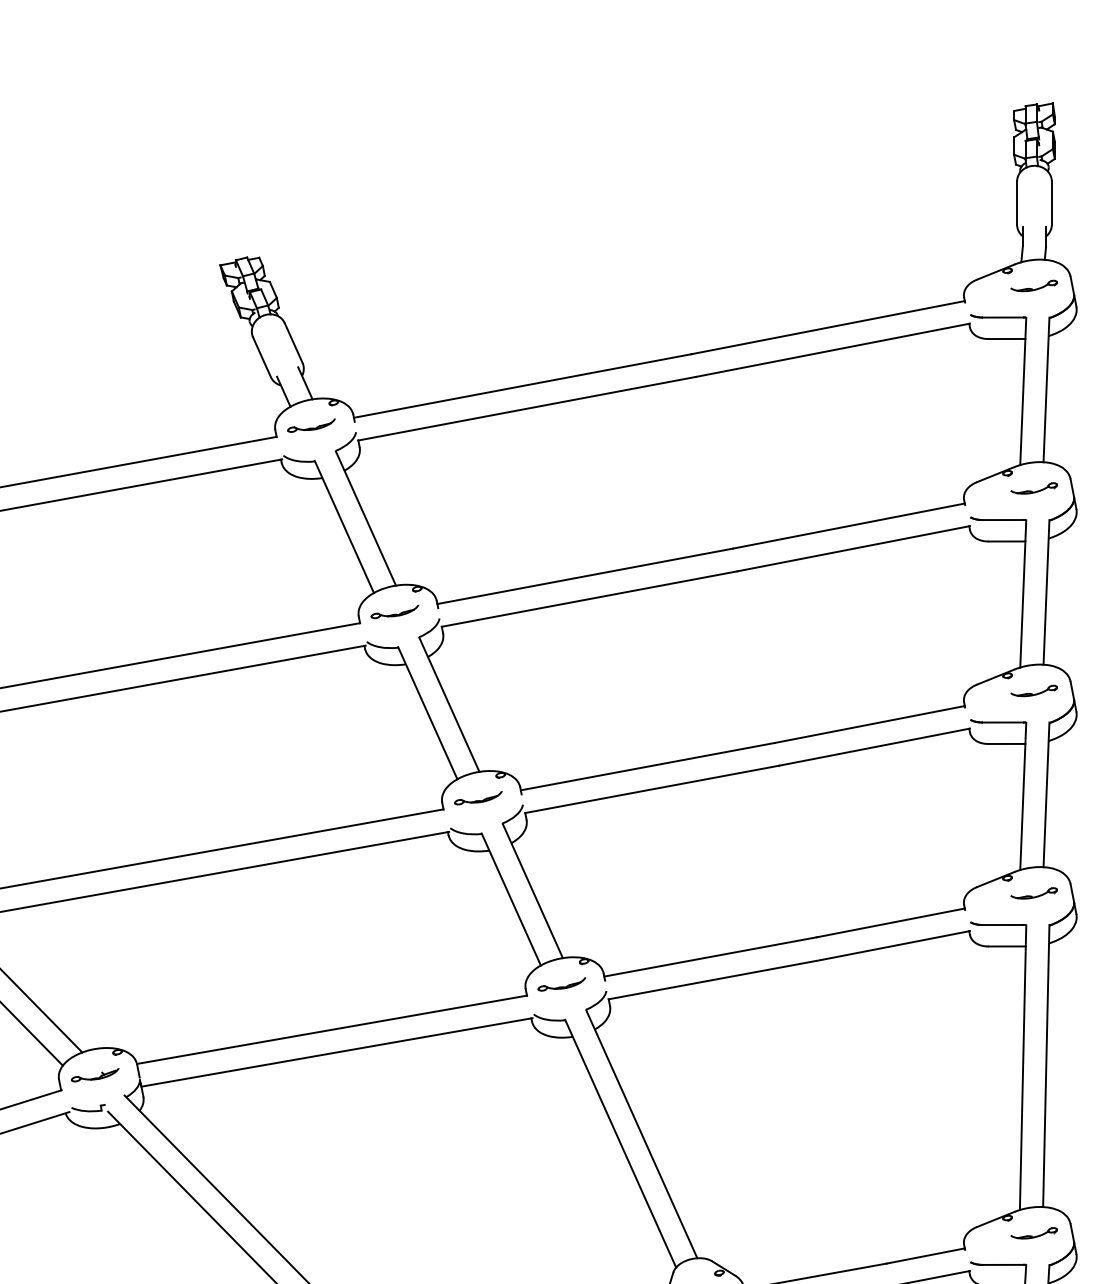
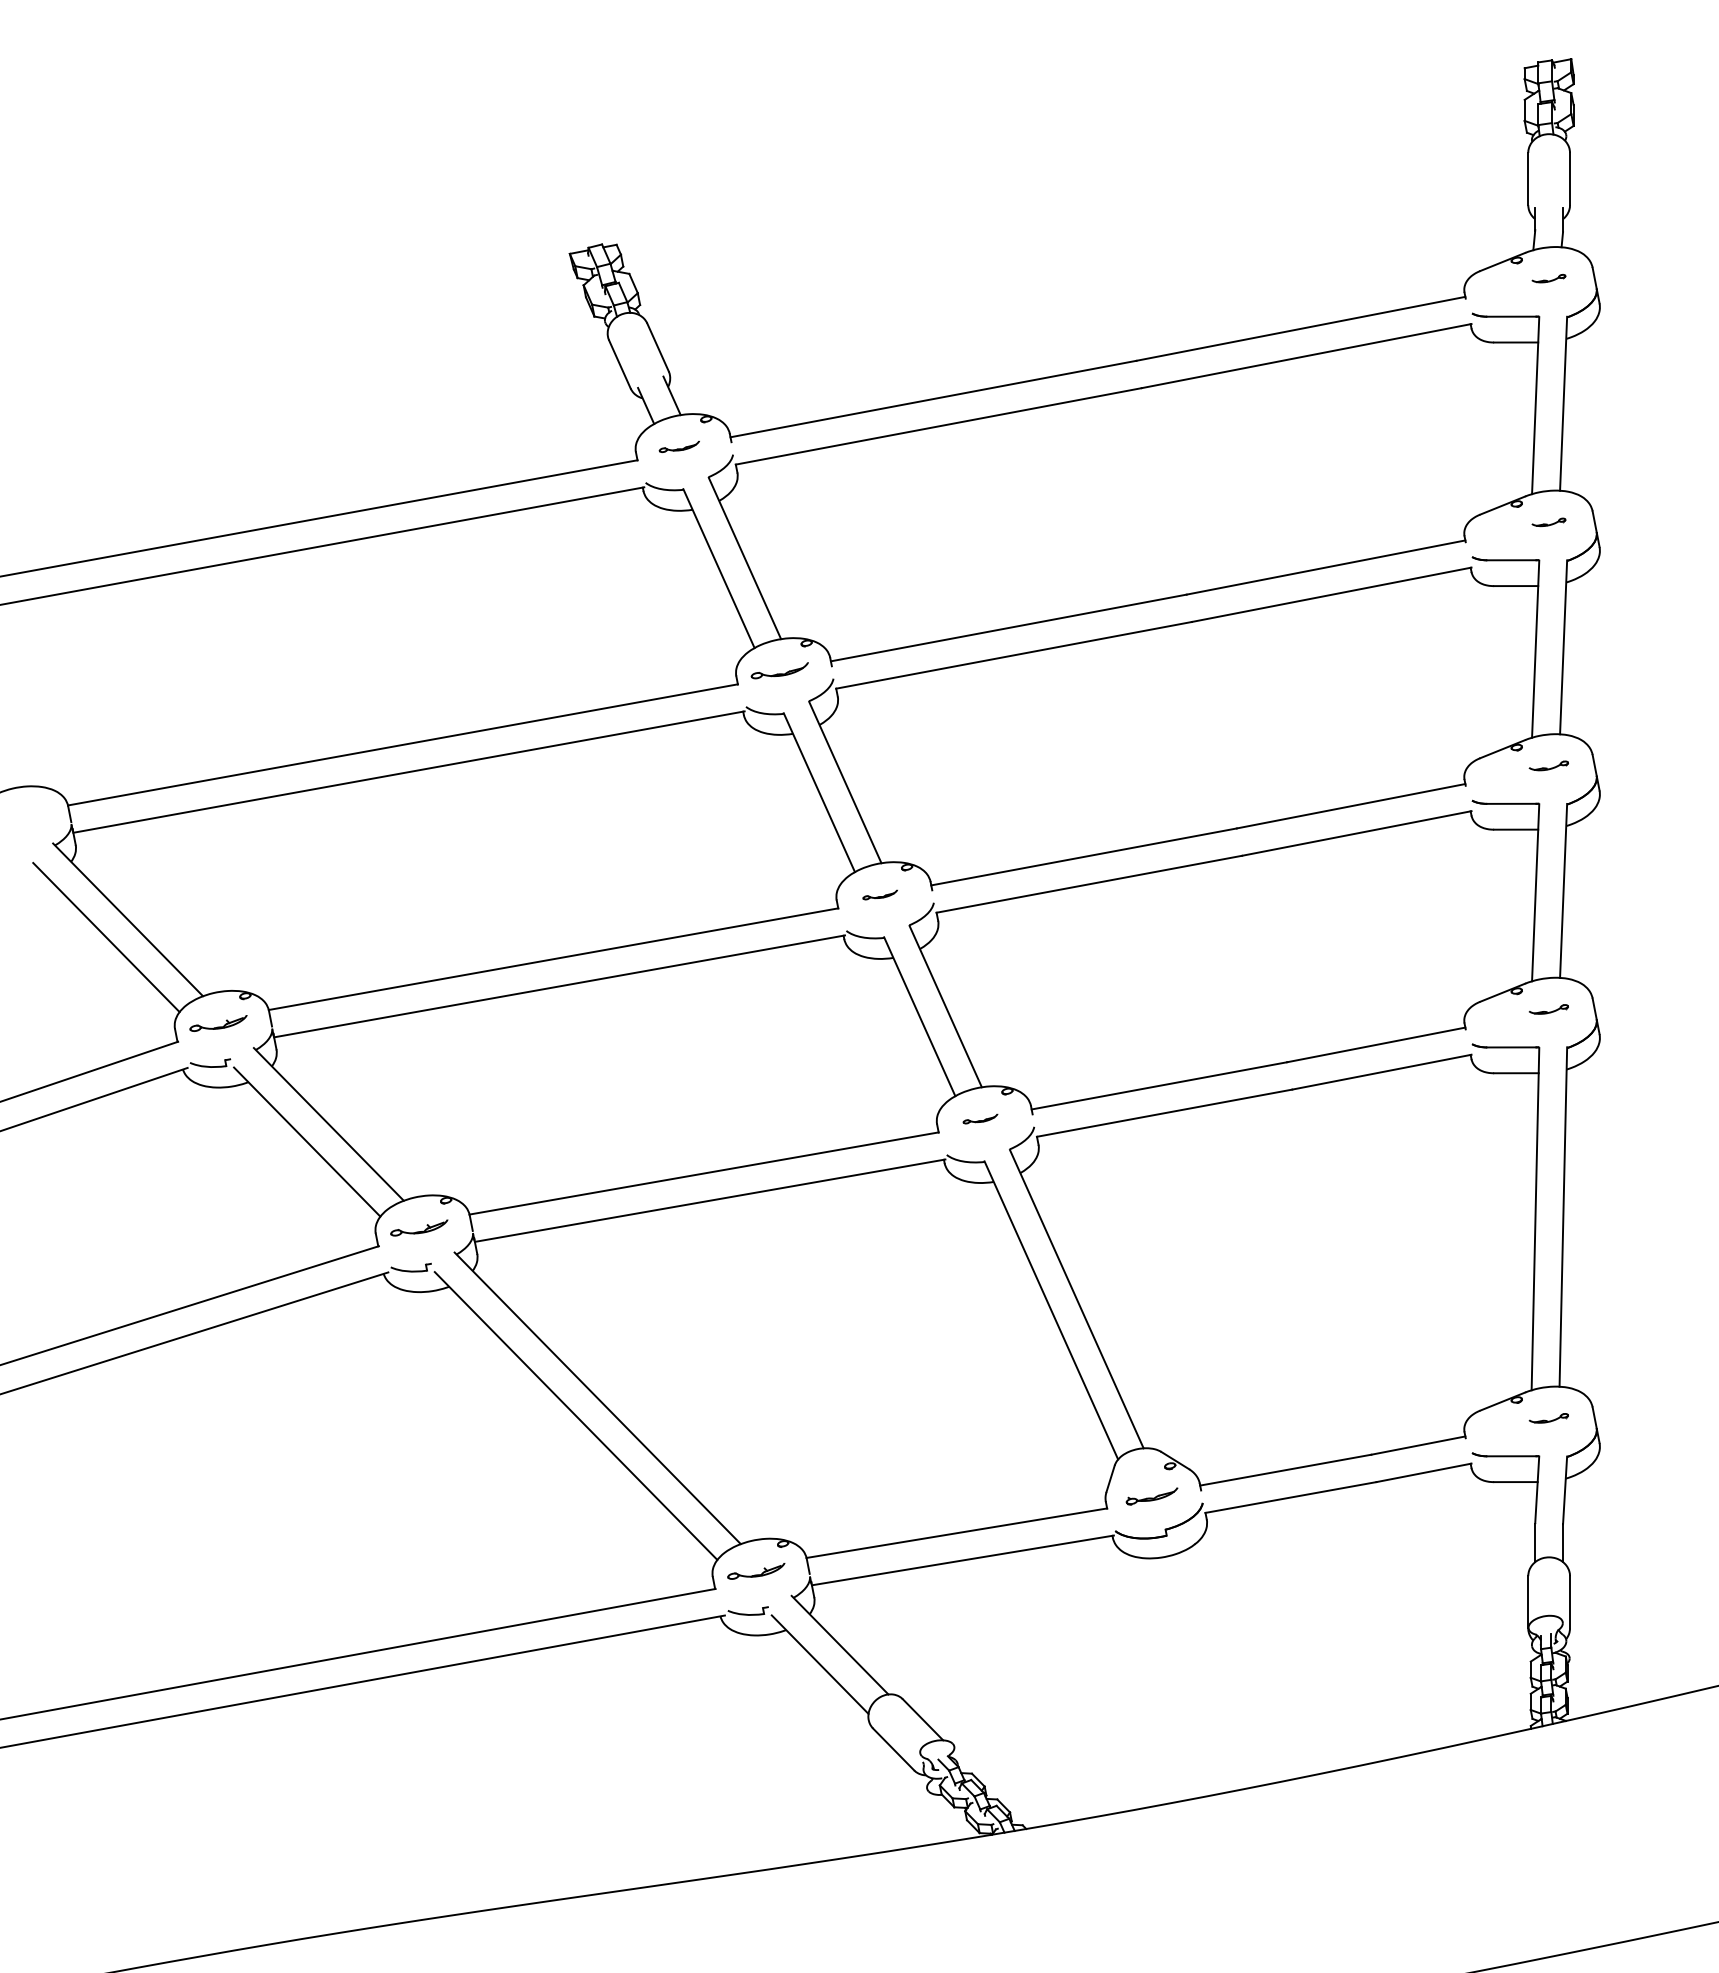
part: (1033, 285) -> (1548, 278), size x0.6
part: (311, 425) -> (679, 446), size x0.7
part: (1033, 488) -> (1548, 522), size x0.6
part: (1033, 690) -> (1548, 765), size x0.7
part: (478, 797) -> (880, 894), size x0.6
part: (1033, 893) -> (1548, 1009), size x0.7
part: (561, 984) -> (980, 1118), size x0.6
part: (1033, 1233) -> (1548, 1418), size x0.7

